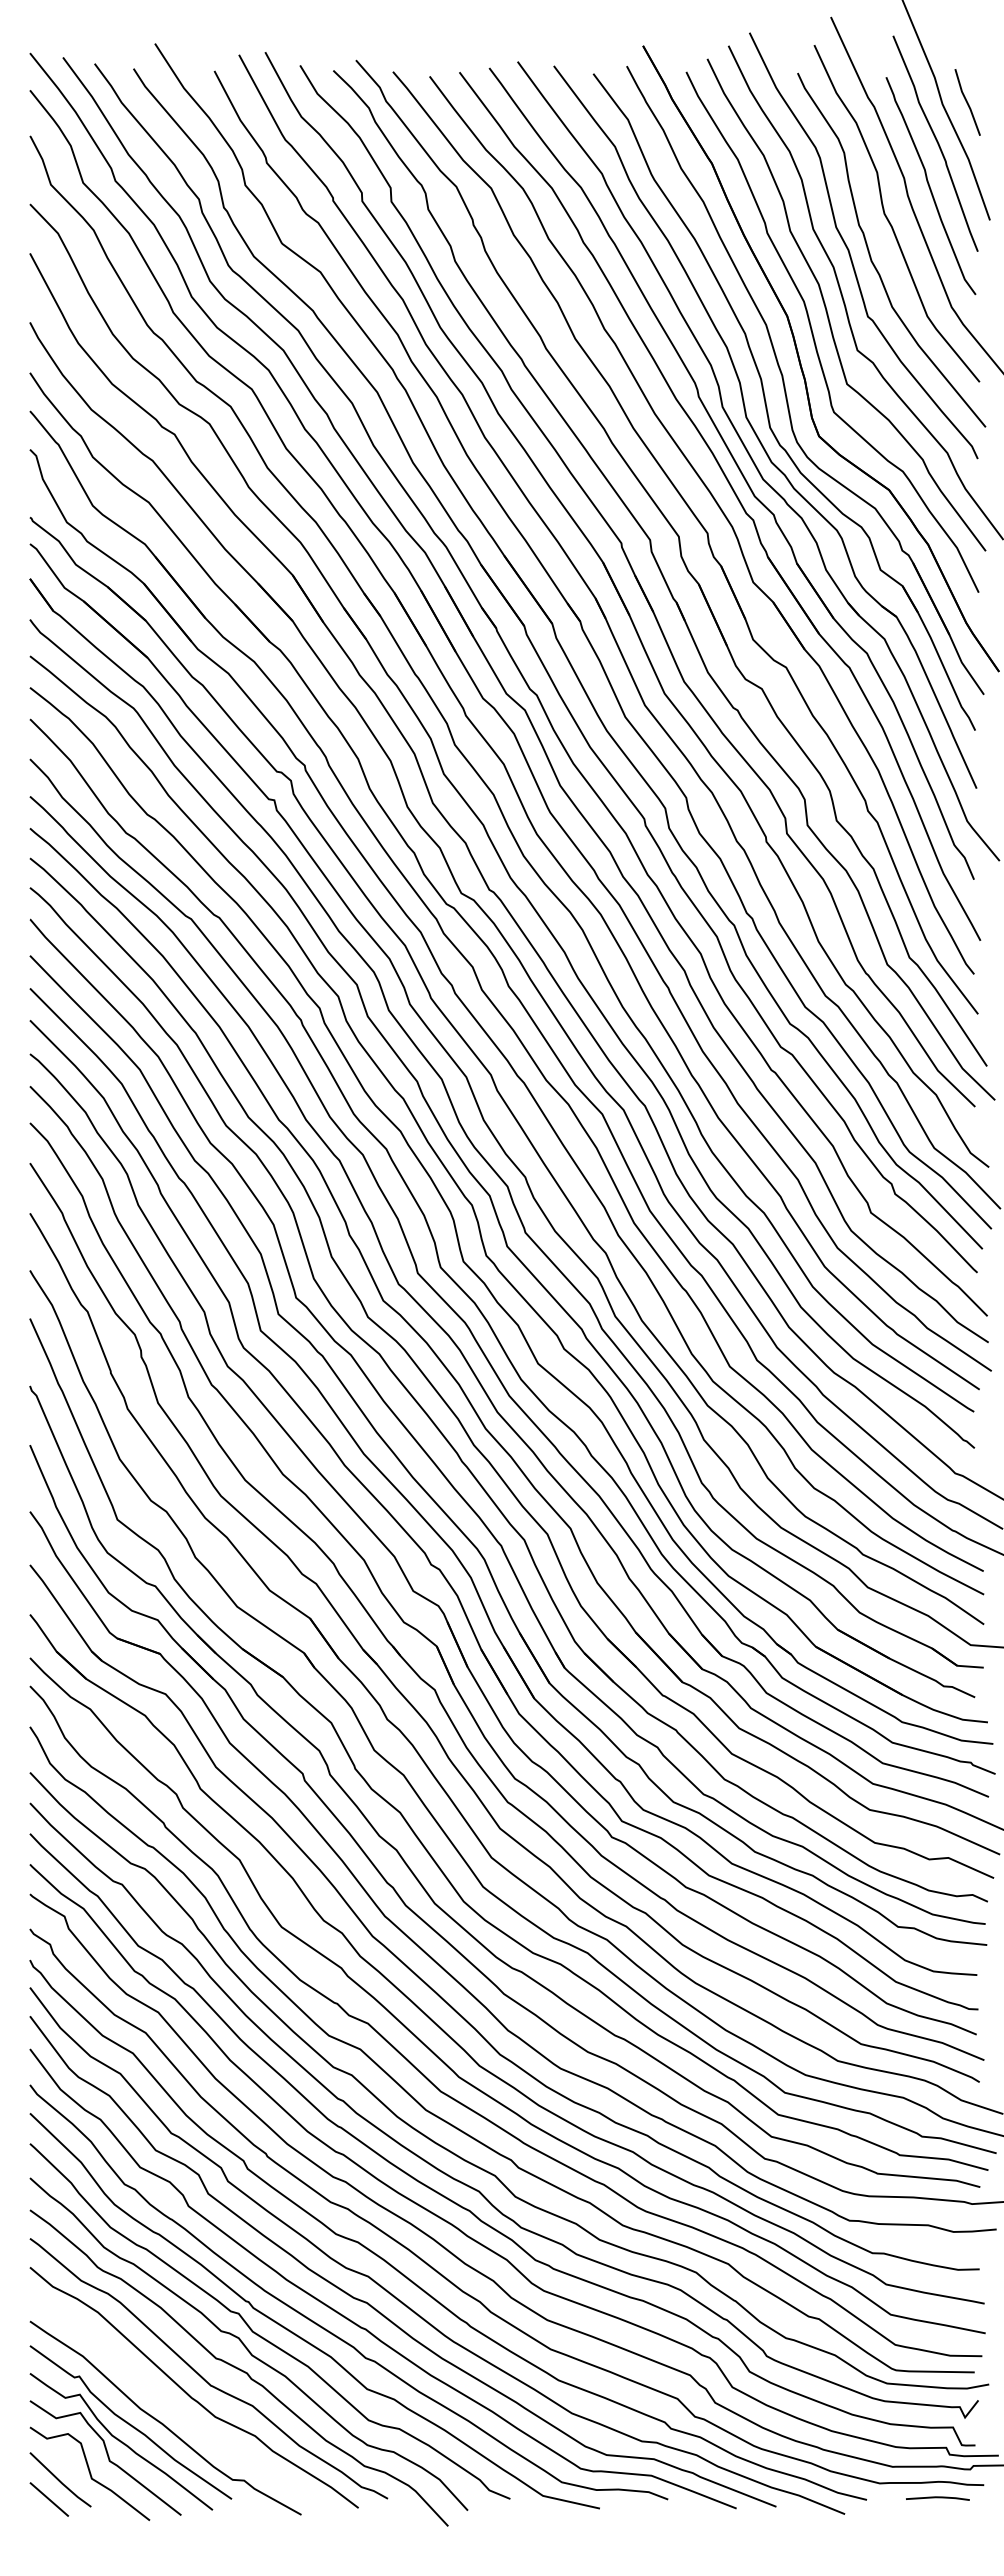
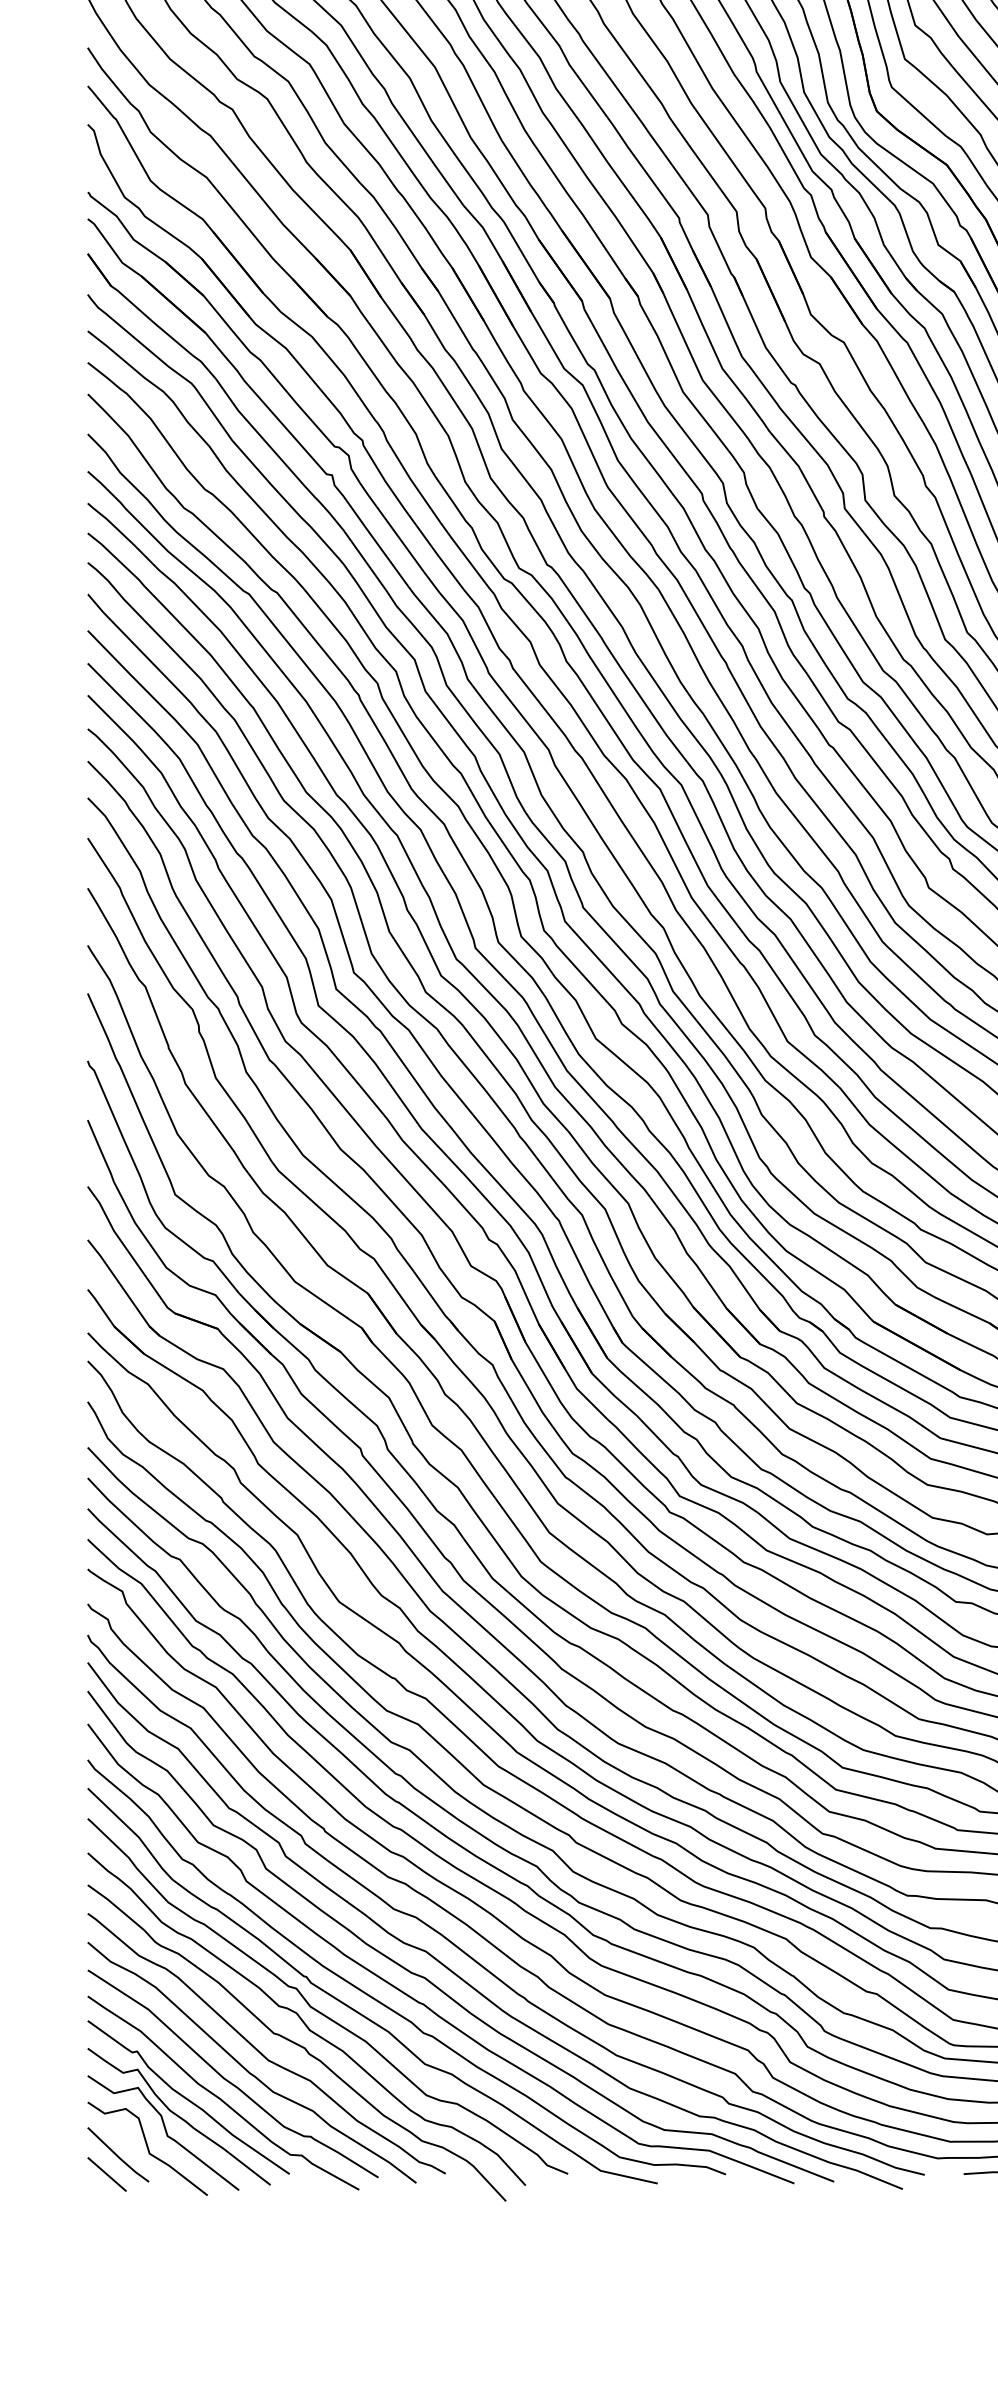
curve: (168, 2403) -> (226, 2078), added

